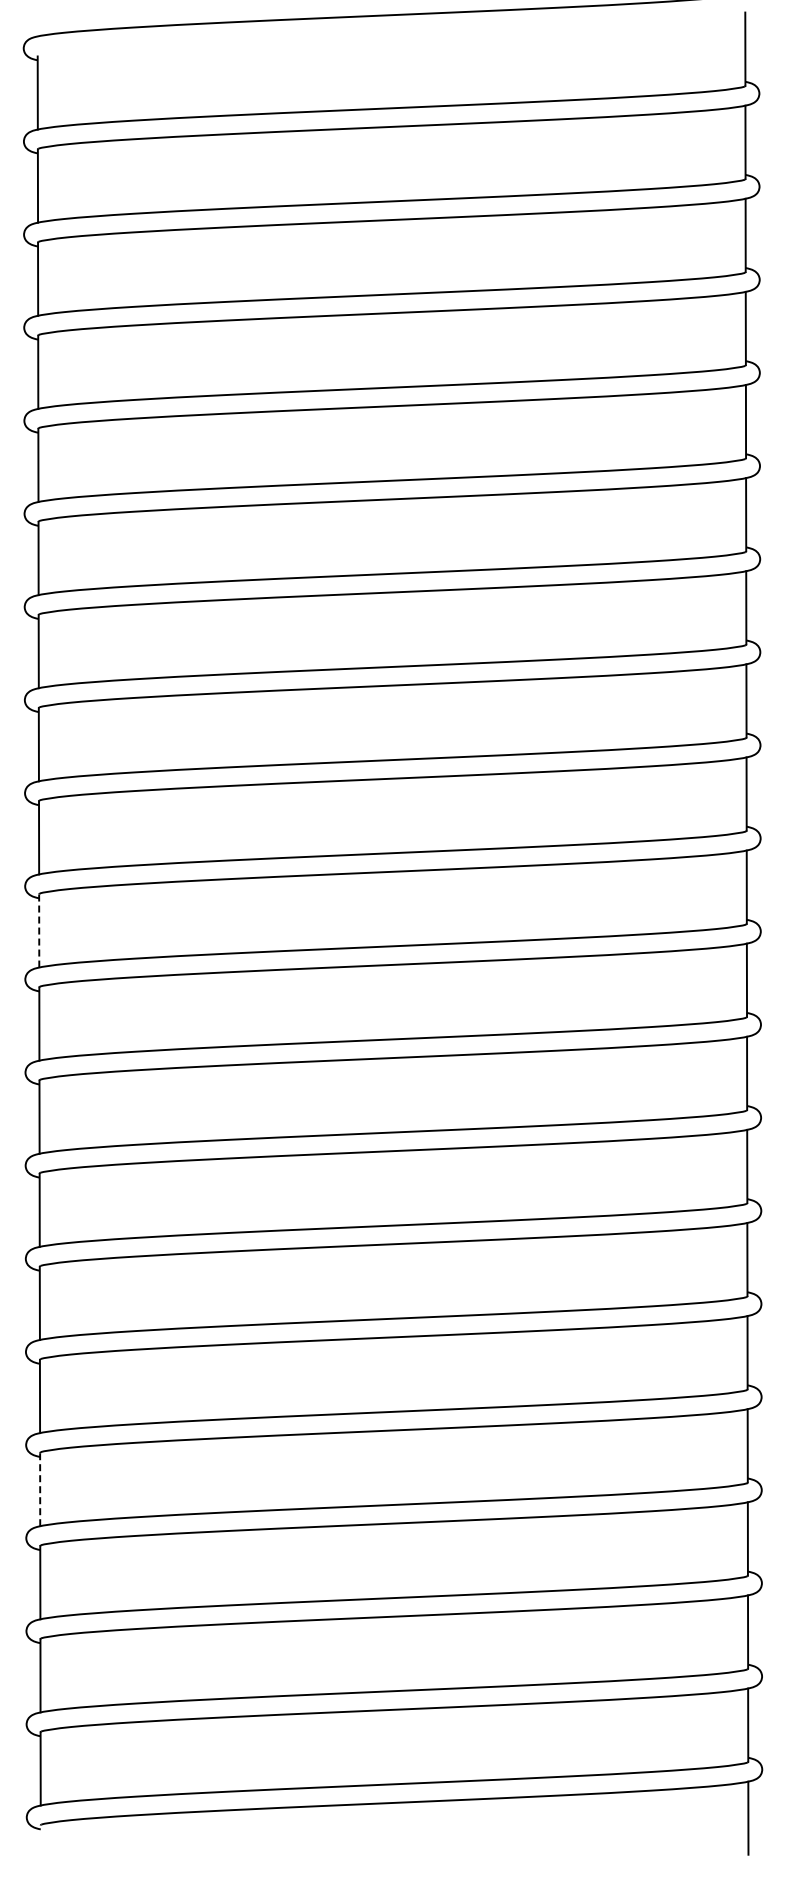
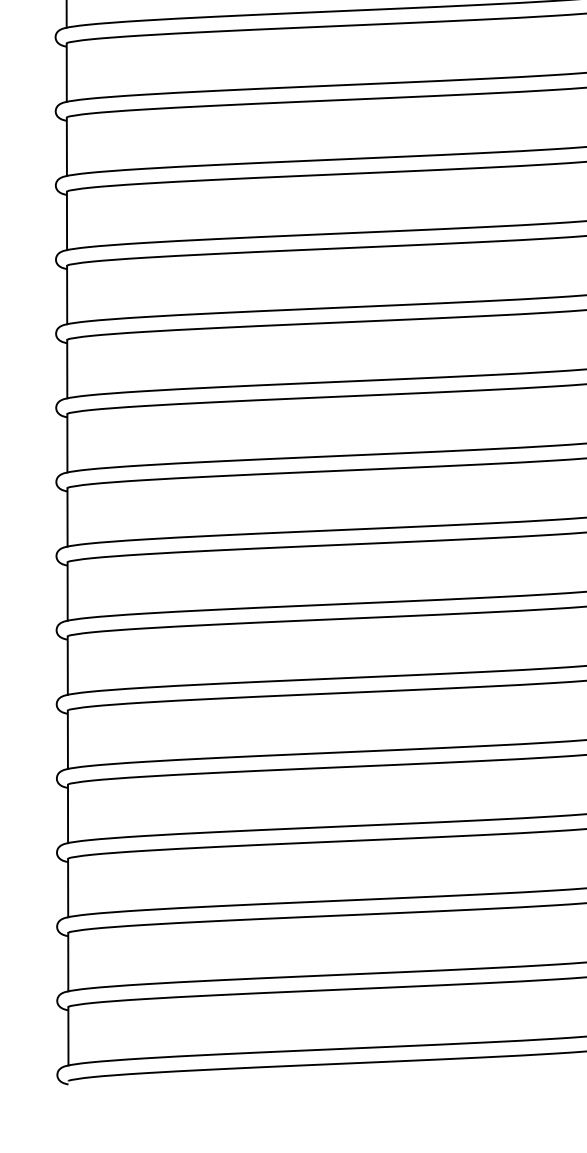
line: (39, 931) -> (67, 369), dashed -> solid
line: (40, 1489) -> (68, 813), dashed -> solid

